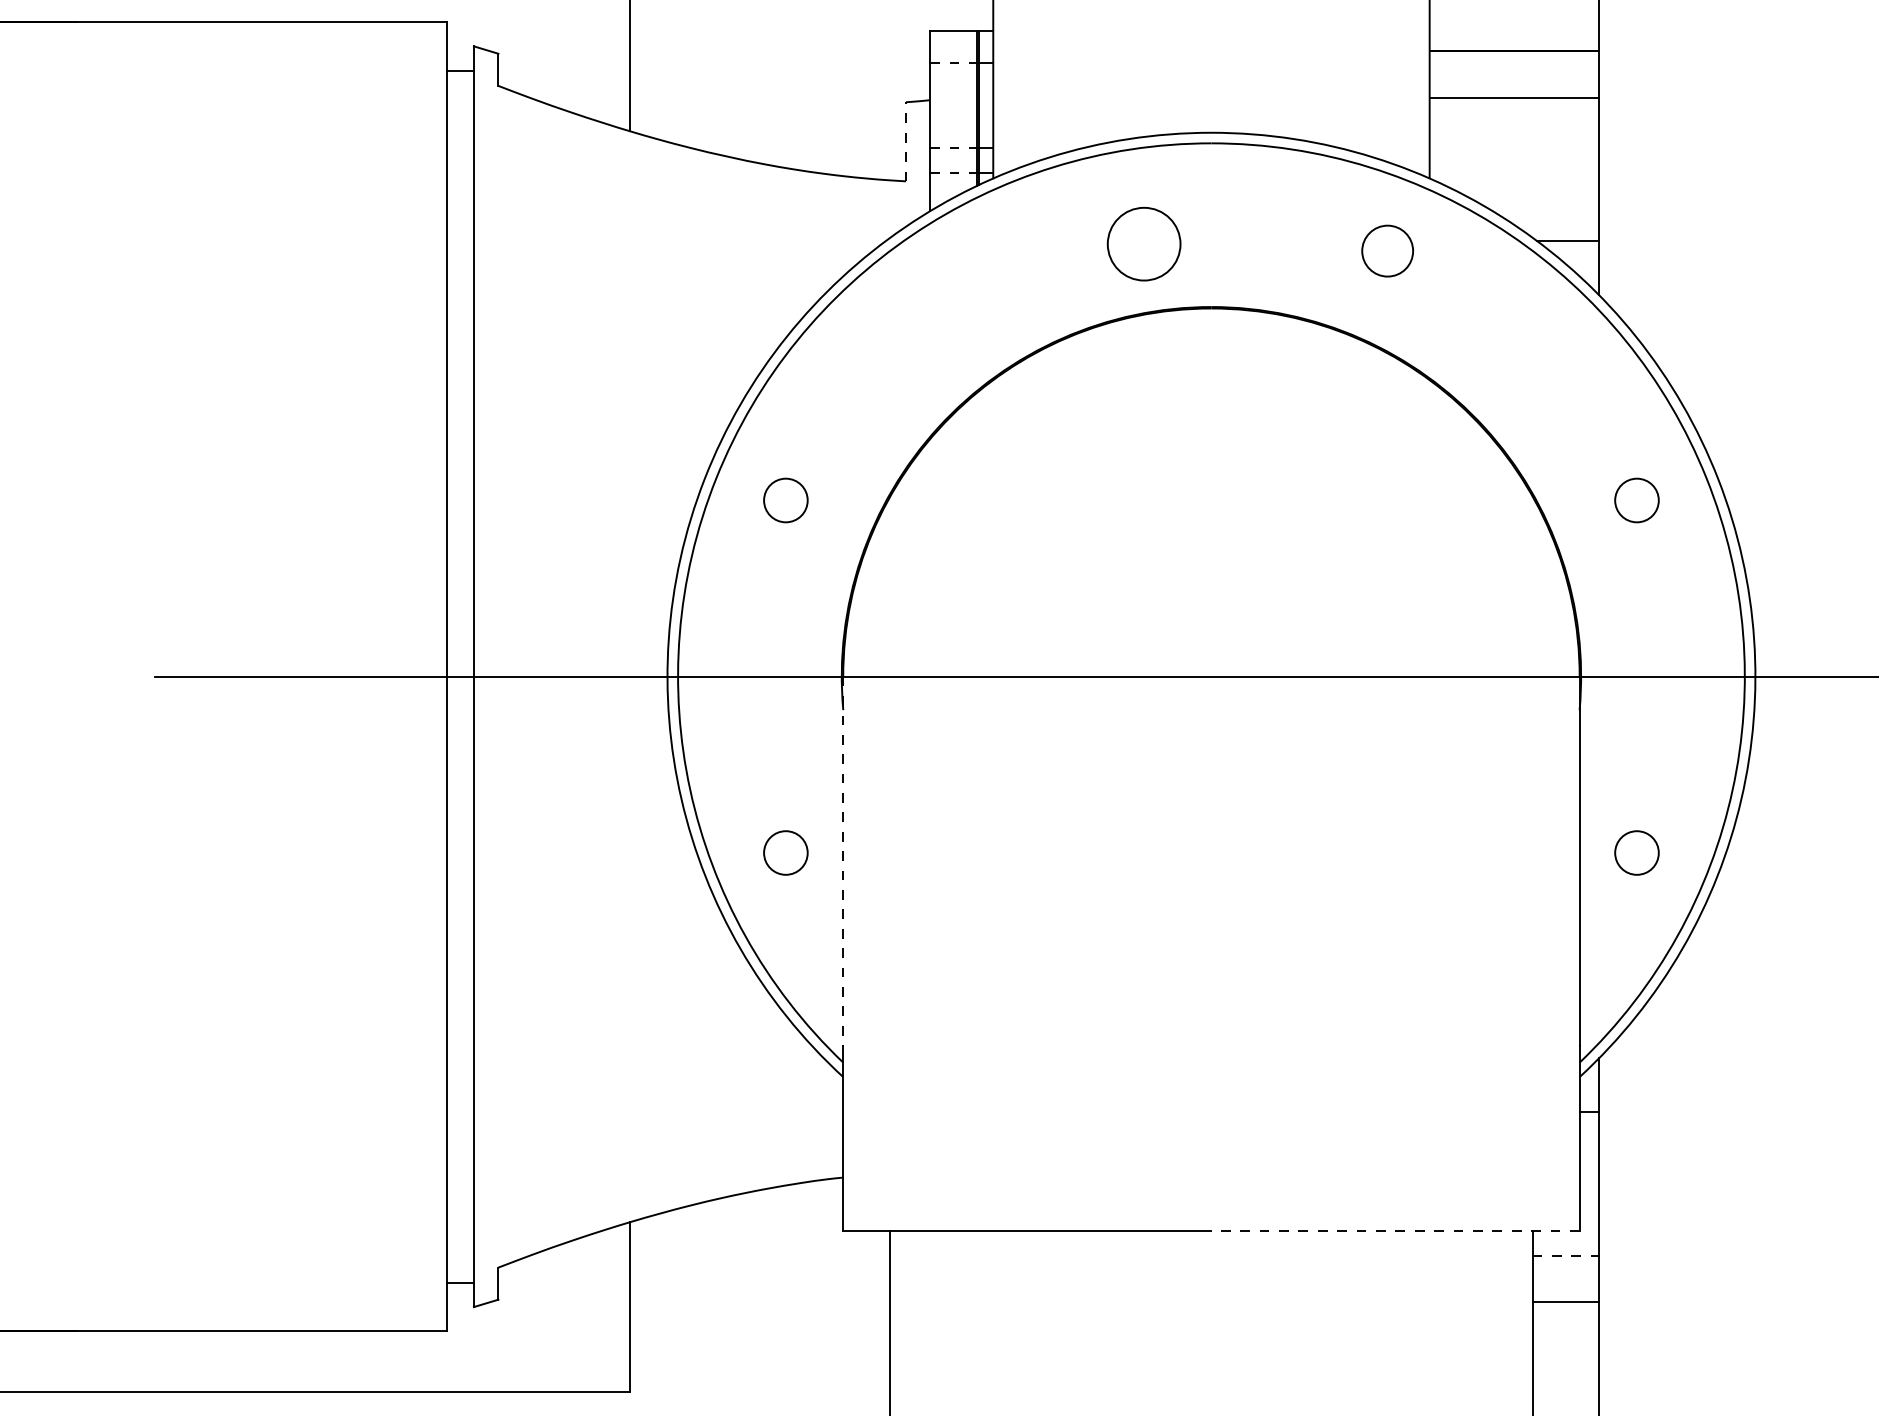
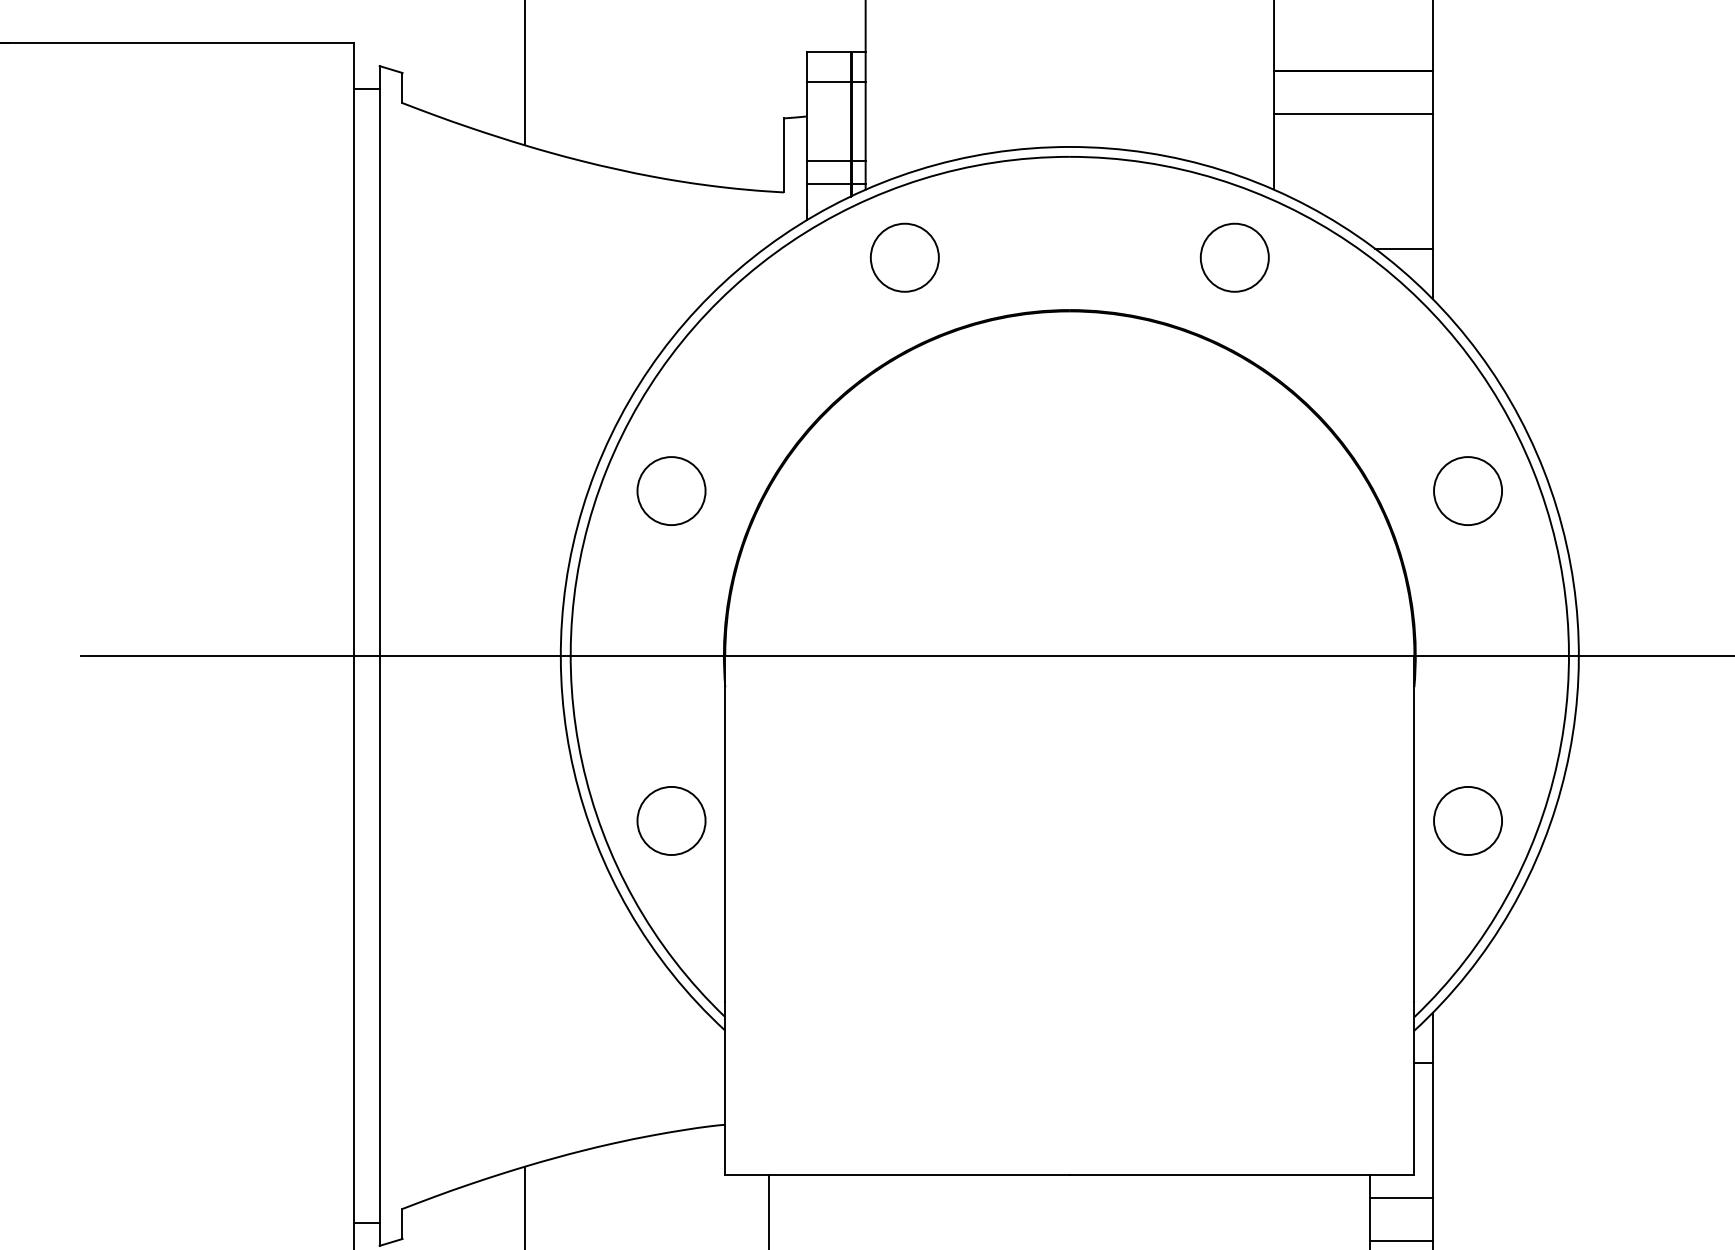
line: (953, 63) -> (828, 82), dashed -> solid
line: (905, 141) -> (783, 155), dashed -> solid
line: (953, 147) -> (828, 160), dashed -> solid
line: (953, 172) -> (828, 184), dashed -> solid
circle: (1143, 243) -> (904, 257), moved
circle: (1387, 250) -> (1234, 257), size x1.43
circle: (785, 500) -> (671, 491), size x1.67
circle: (1636, 500) -> (1467, 491), size x1.67
circle: (785, 852) -> (671, 820), size x1.67
circle: (1636, 852) -> (1467, 820), size x1.67
line: (843, 861) -> (725, 828), dashed -> solid
line: (1395, 1231) -> (1242, 1175), dashed -> solid
line: (1566, 1255) -> (1402, 1197), dashed -> solid

